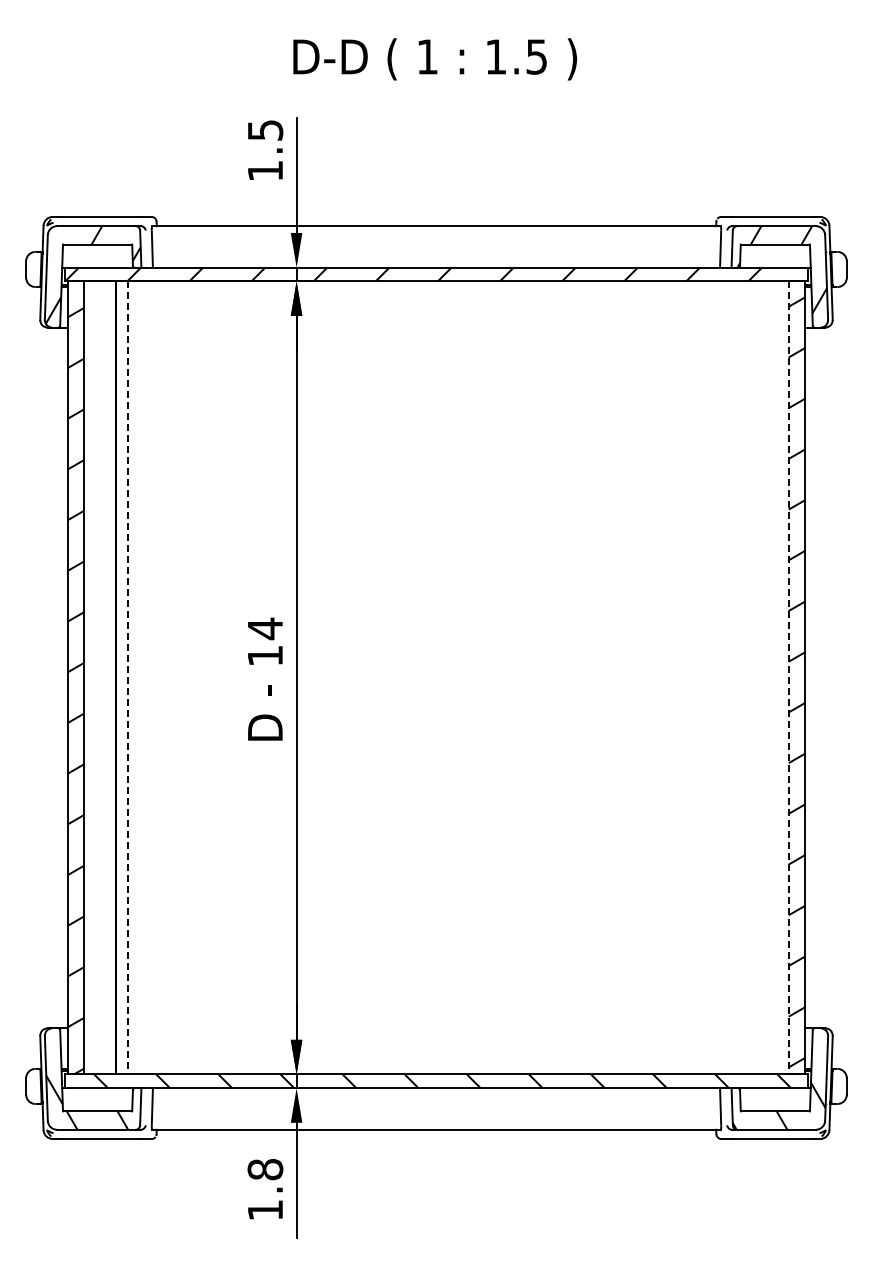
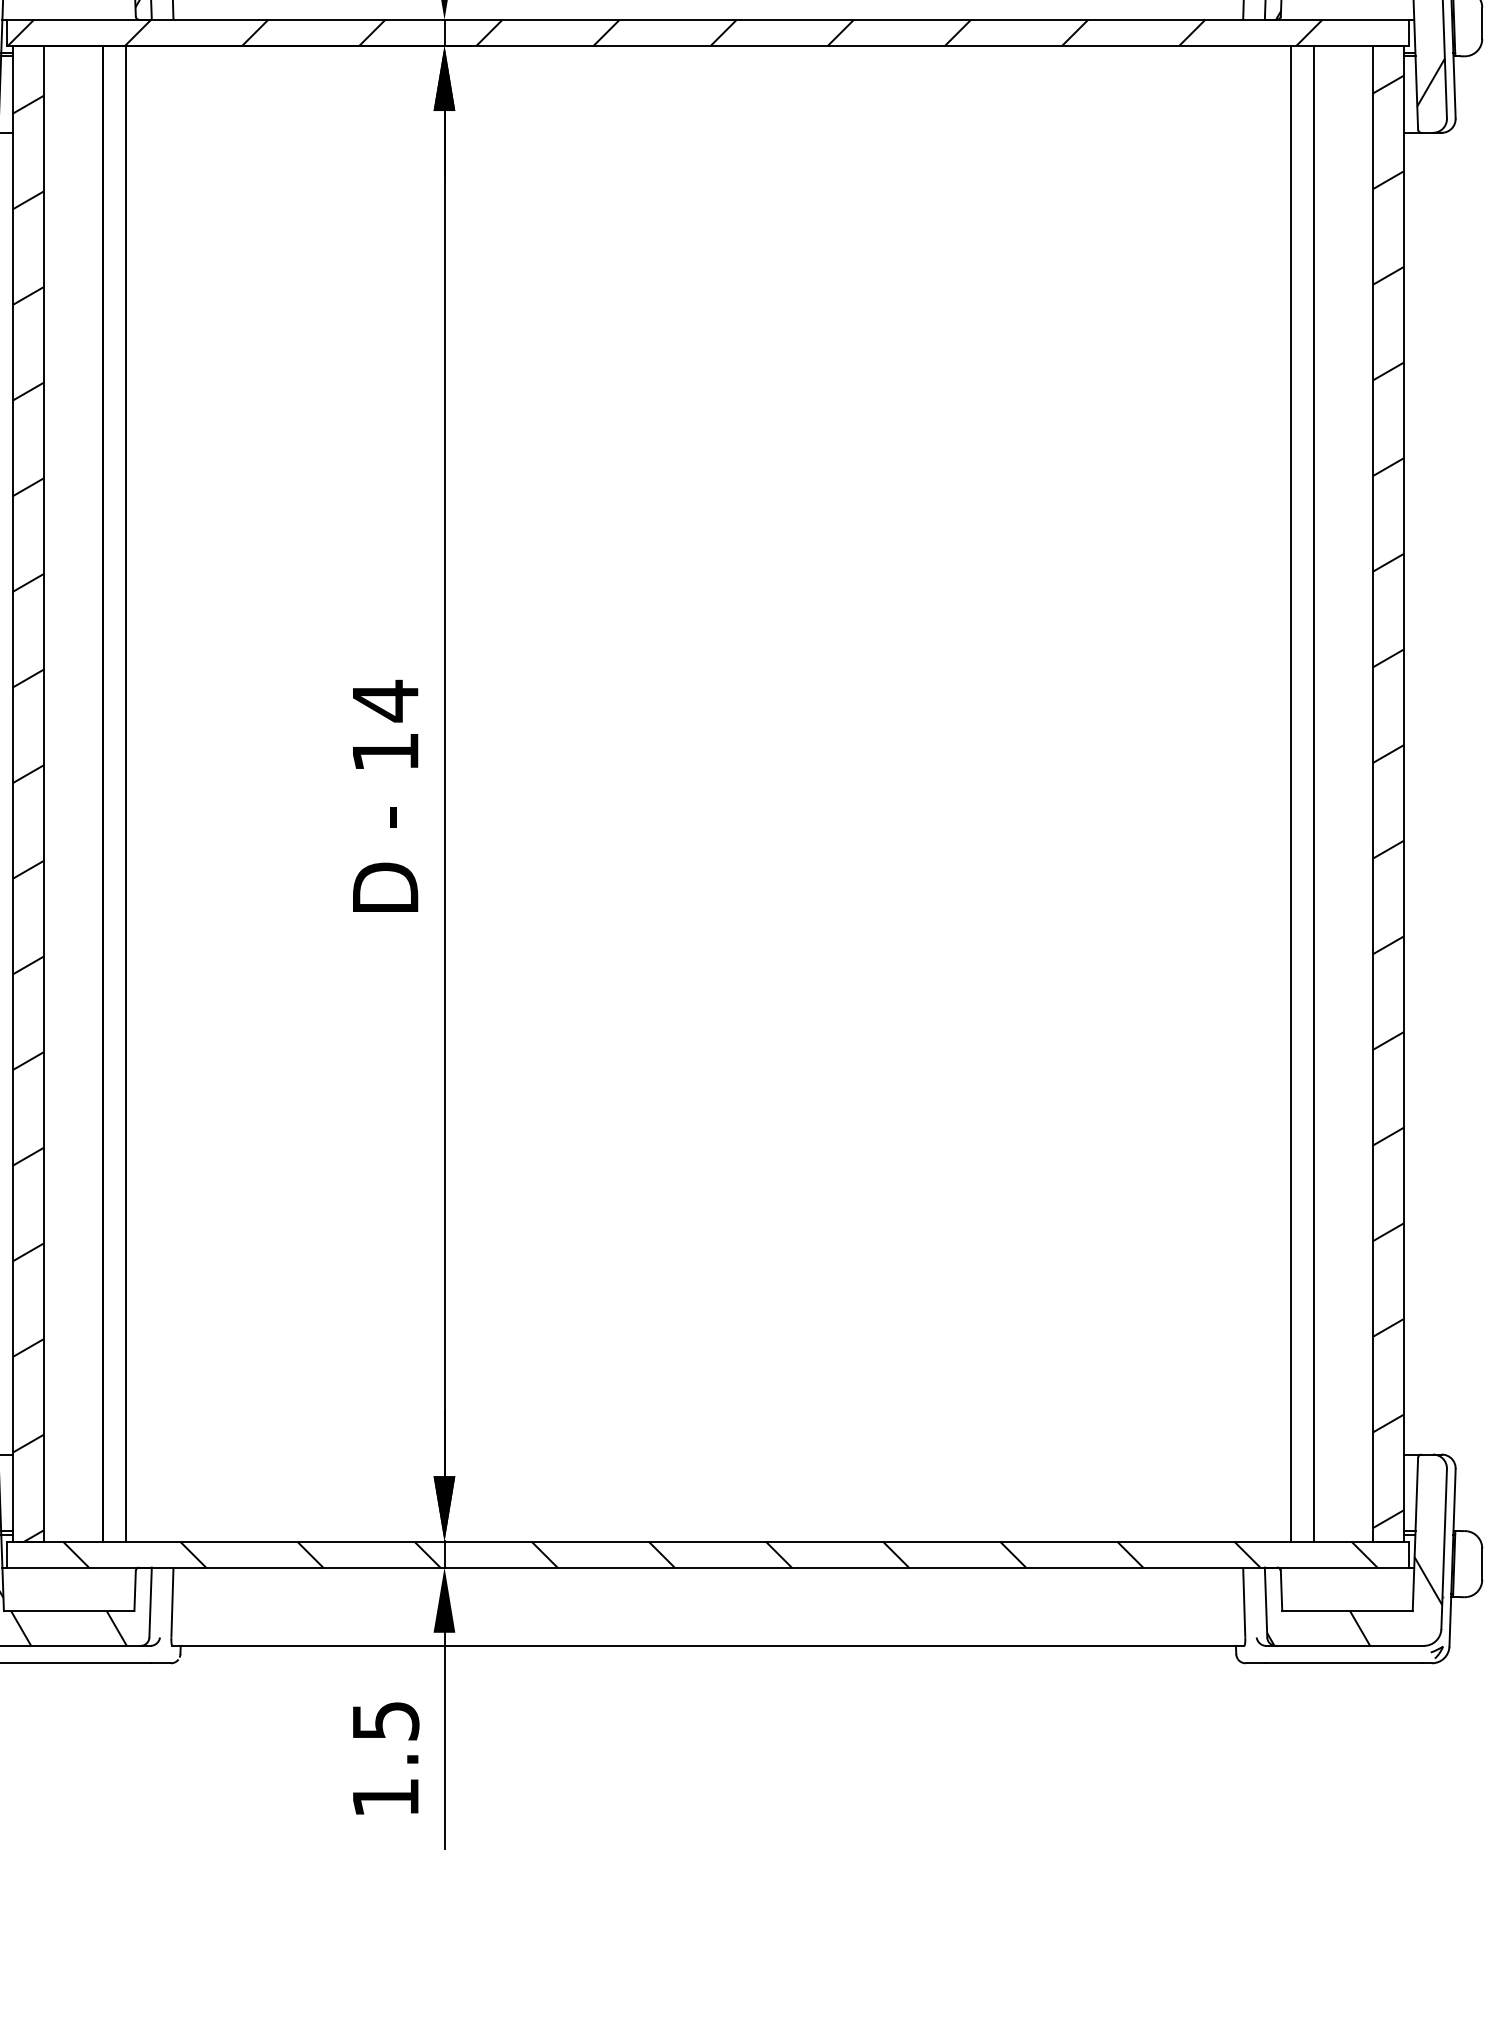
line: (745, 677) -> (1291, 792), added
line: (757, 677) -> (1313, 792), added
line: (127, 678) -> (125, 794), dashed -> solid
line: (788, 678) -> (1372, 794), dashed -> solid
text: (265, 1169) -> (385, 1720), 1.8 -> 1.5

